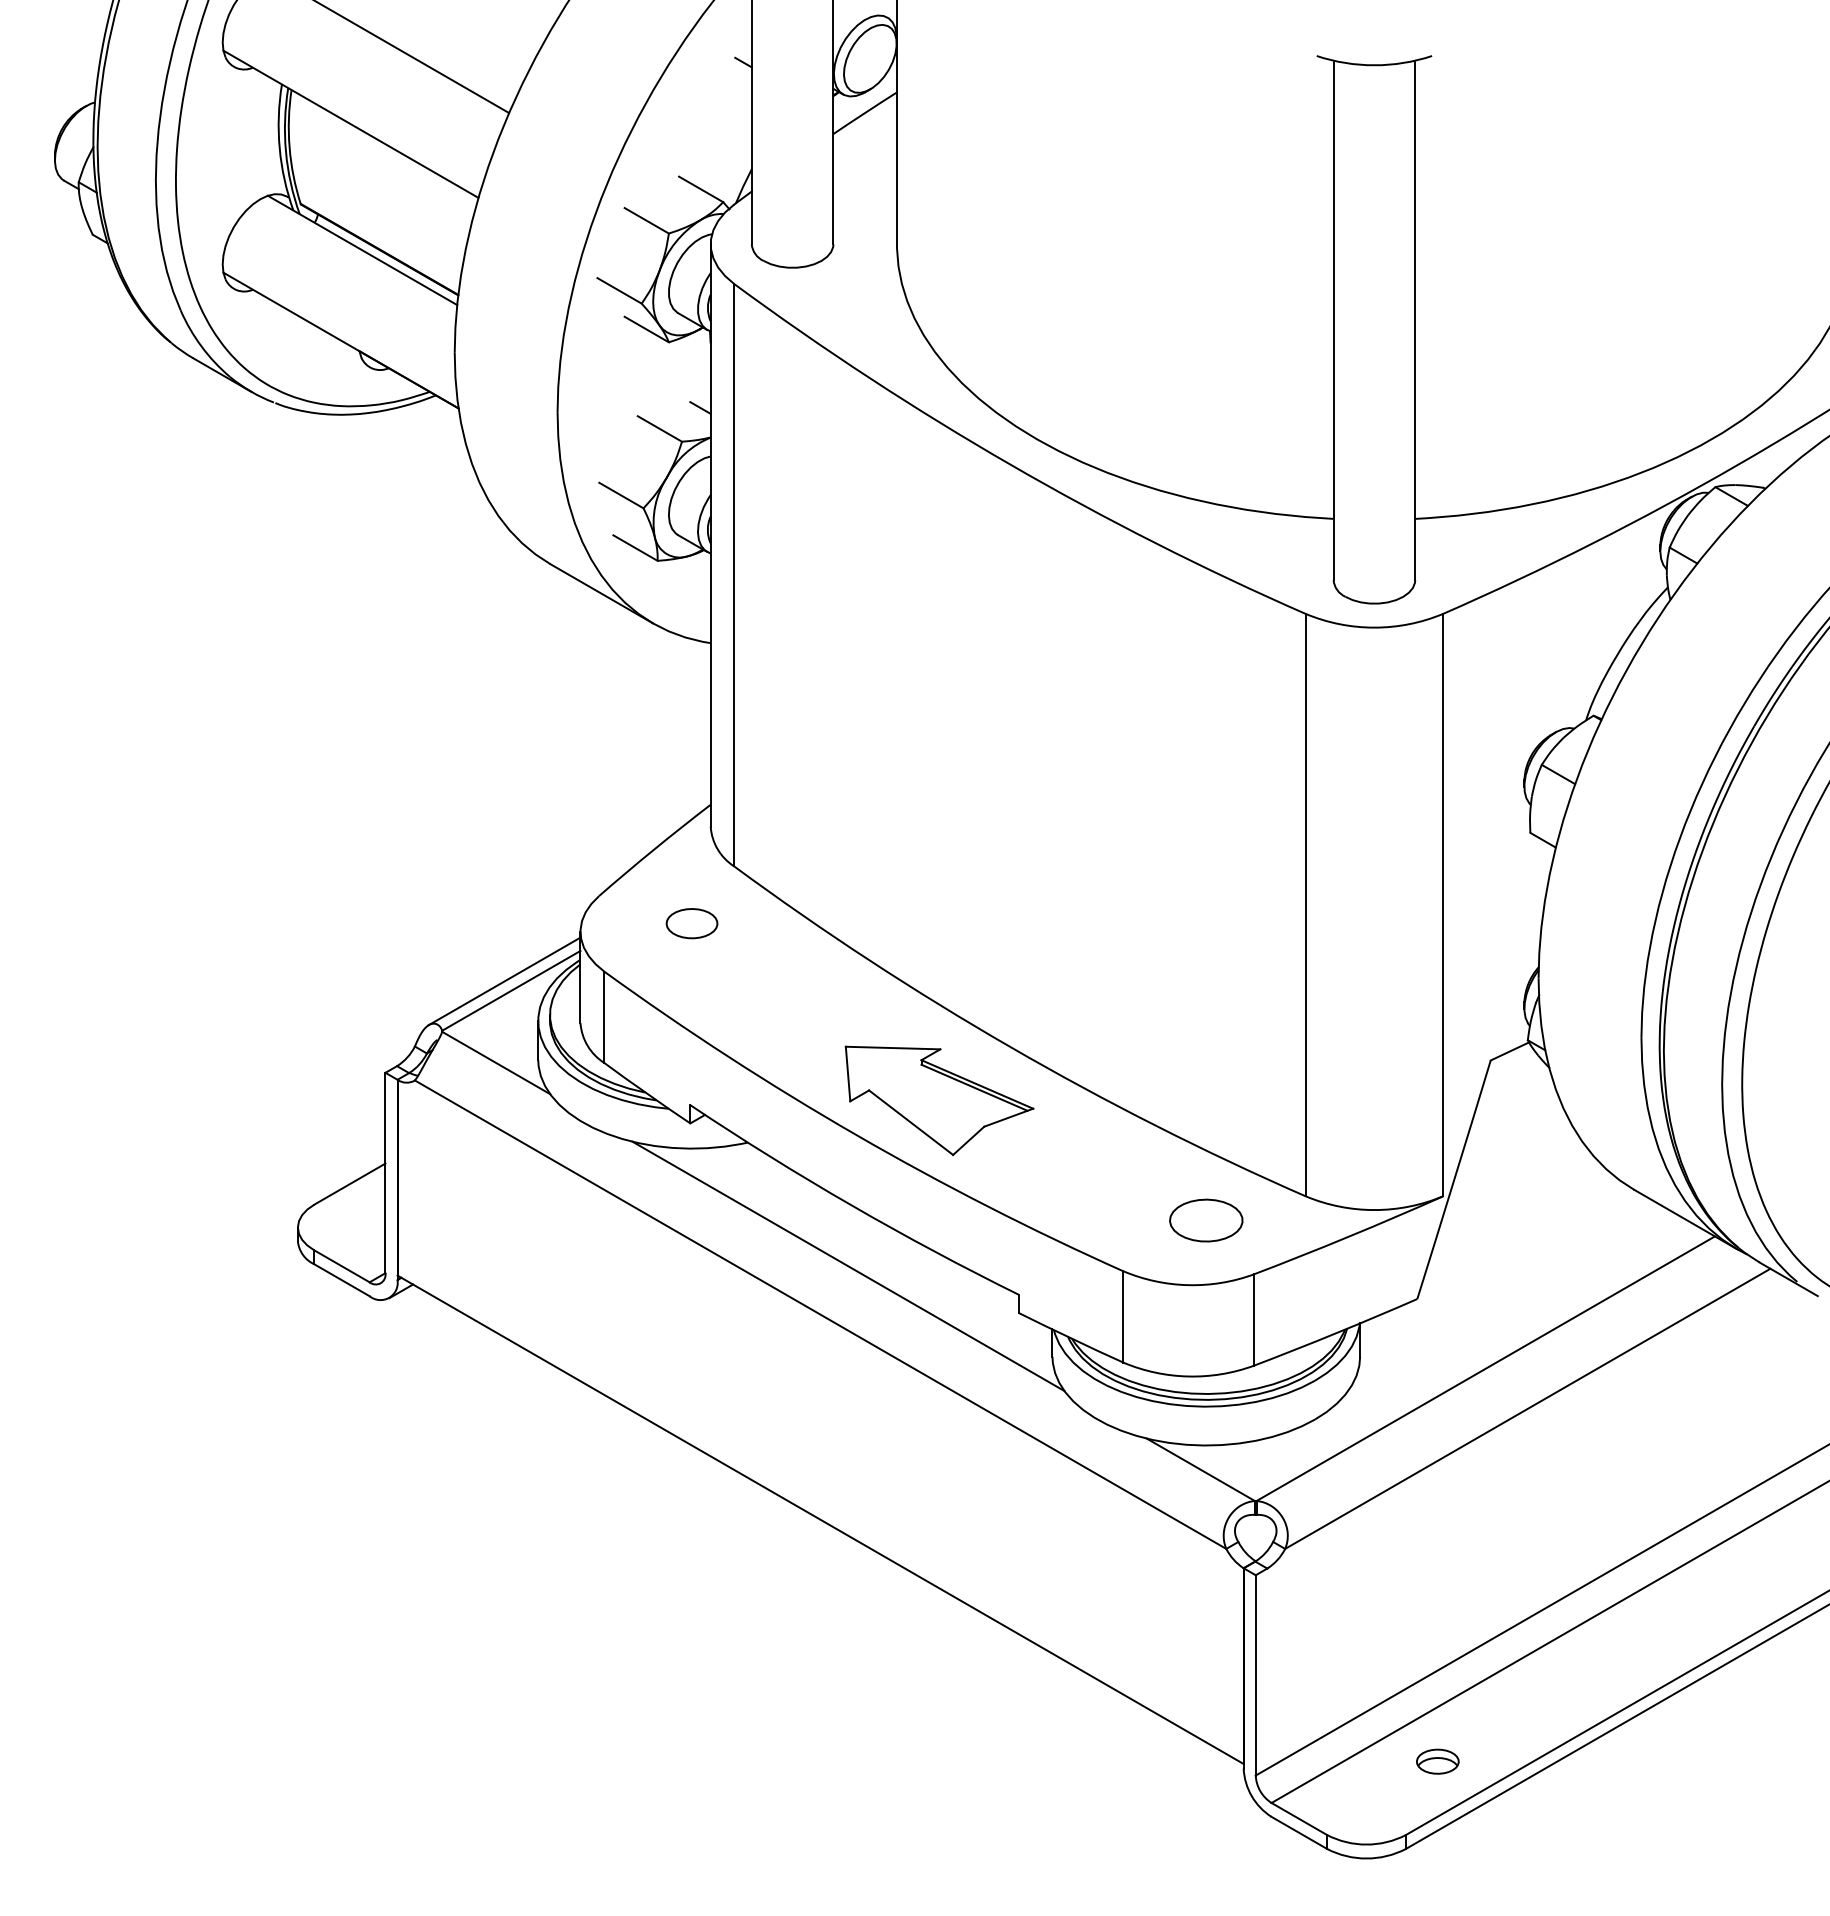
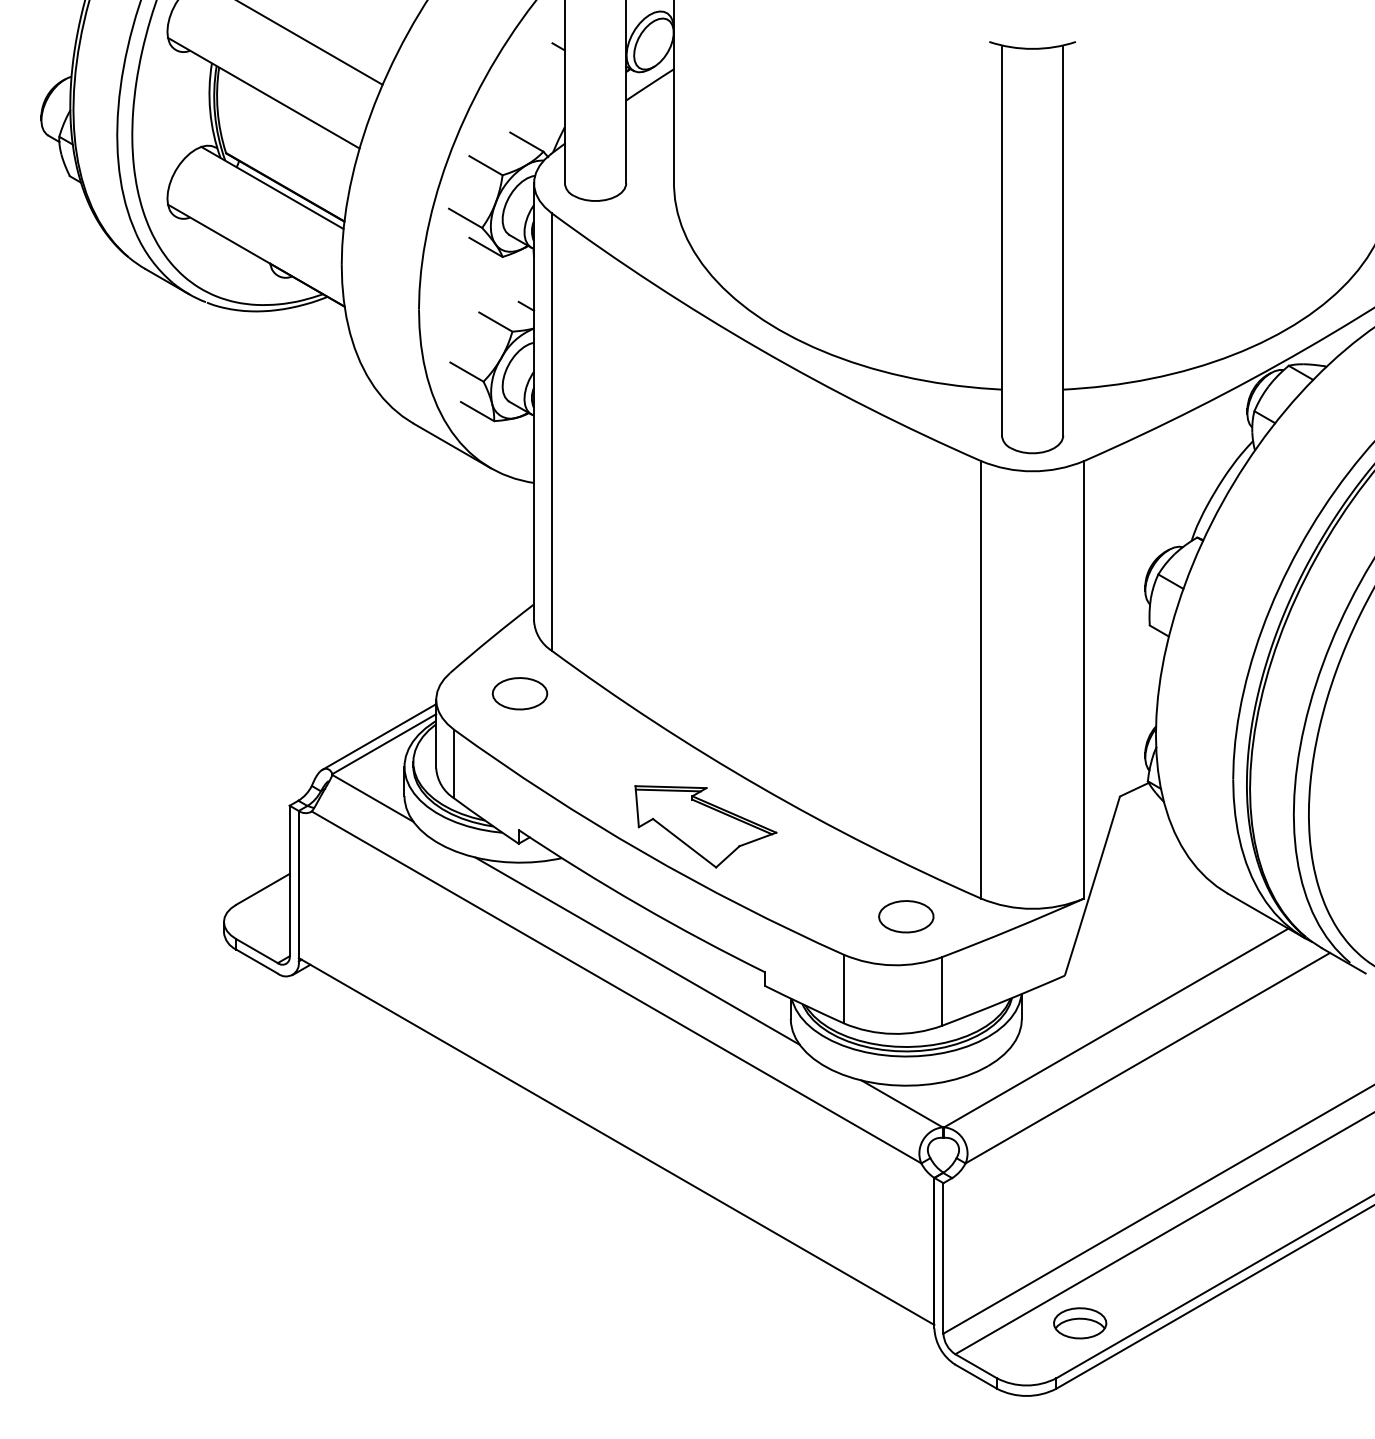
part: (691, 923) -> (519, 693), size x1.43
line: (889, 1052) -> (668, 790), added
part: (1437, 1761) -> (1080, 1323), size x1.67

